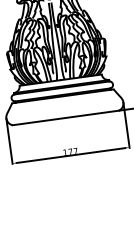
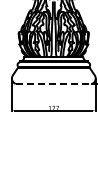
line: (66, 117) -> (54, 83), solid -> dashed

